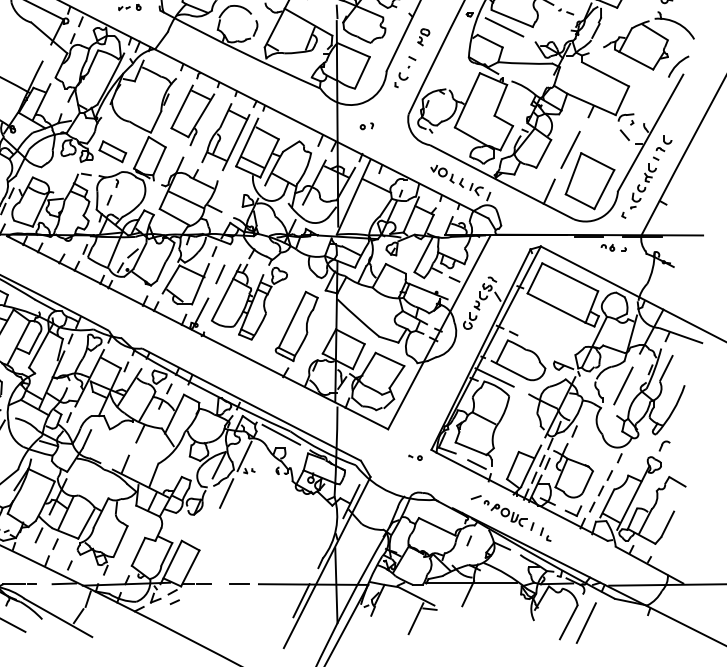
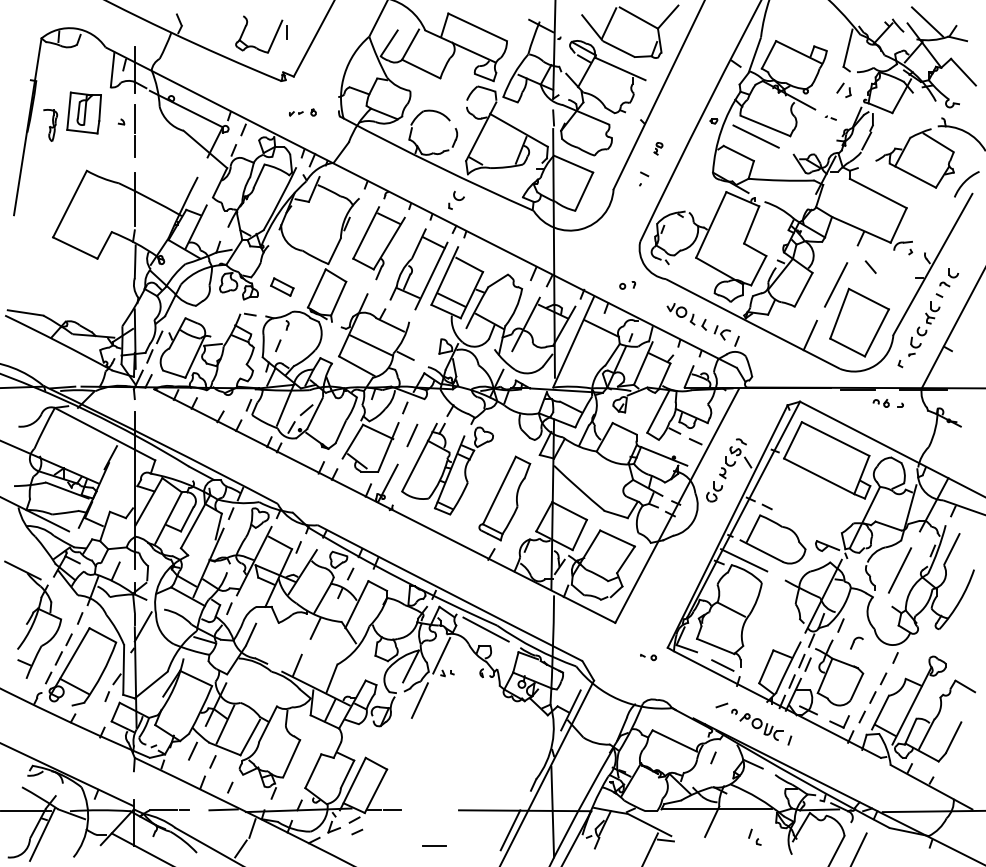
part: (566, 11) -> (830, 117), size x0.6
part: (423, 37) -> (658, 148), size x0.6
part: (401, 79) -> (456, 199), moved
part: (366, 126) -> (627, 285), moved
line: (624, 134) -> (870, 266), moved
part: (113, 151) -> (282, 286), size x0.7
part: (664, 445) -> (856, 642), moved
part: (545, 533) -> (754, 836), moved
line: (239, 583) -> (434, 845), moved

